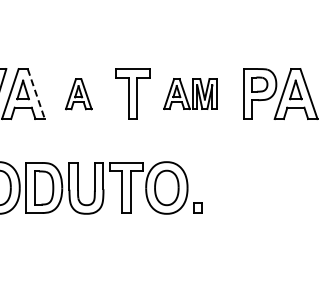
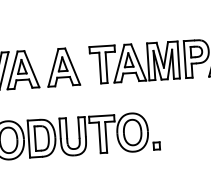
part: (190, 93) -> (145, 61), size x1.67
line: (36, 94) -> (31, 69), dashed -> solid
part: (78, 94) -> (63, 67), size x1.67

